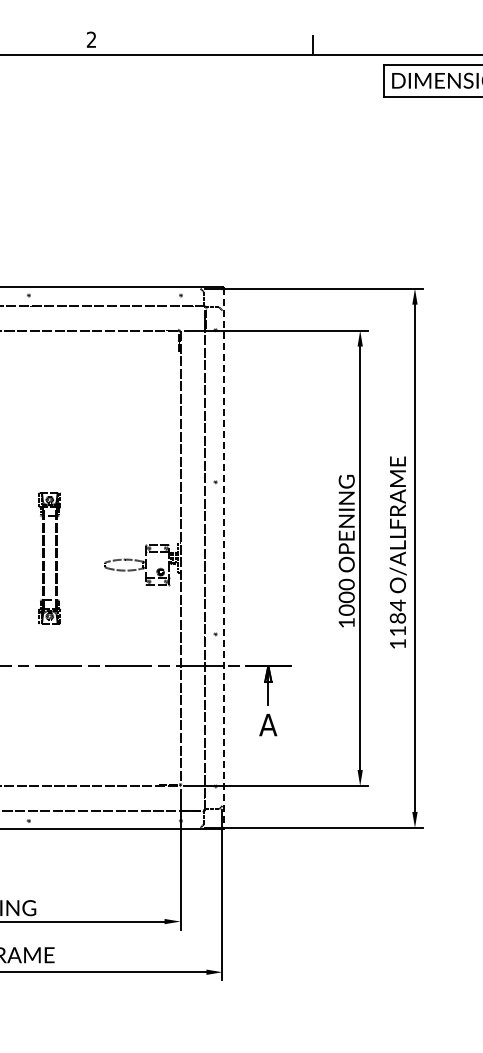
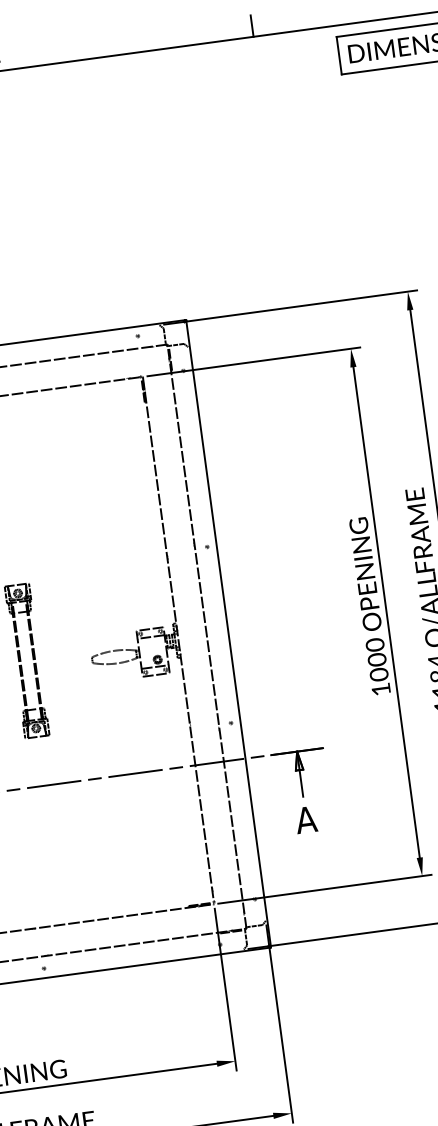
line: (223, 558) -> (228, 634), dashed -> solid

